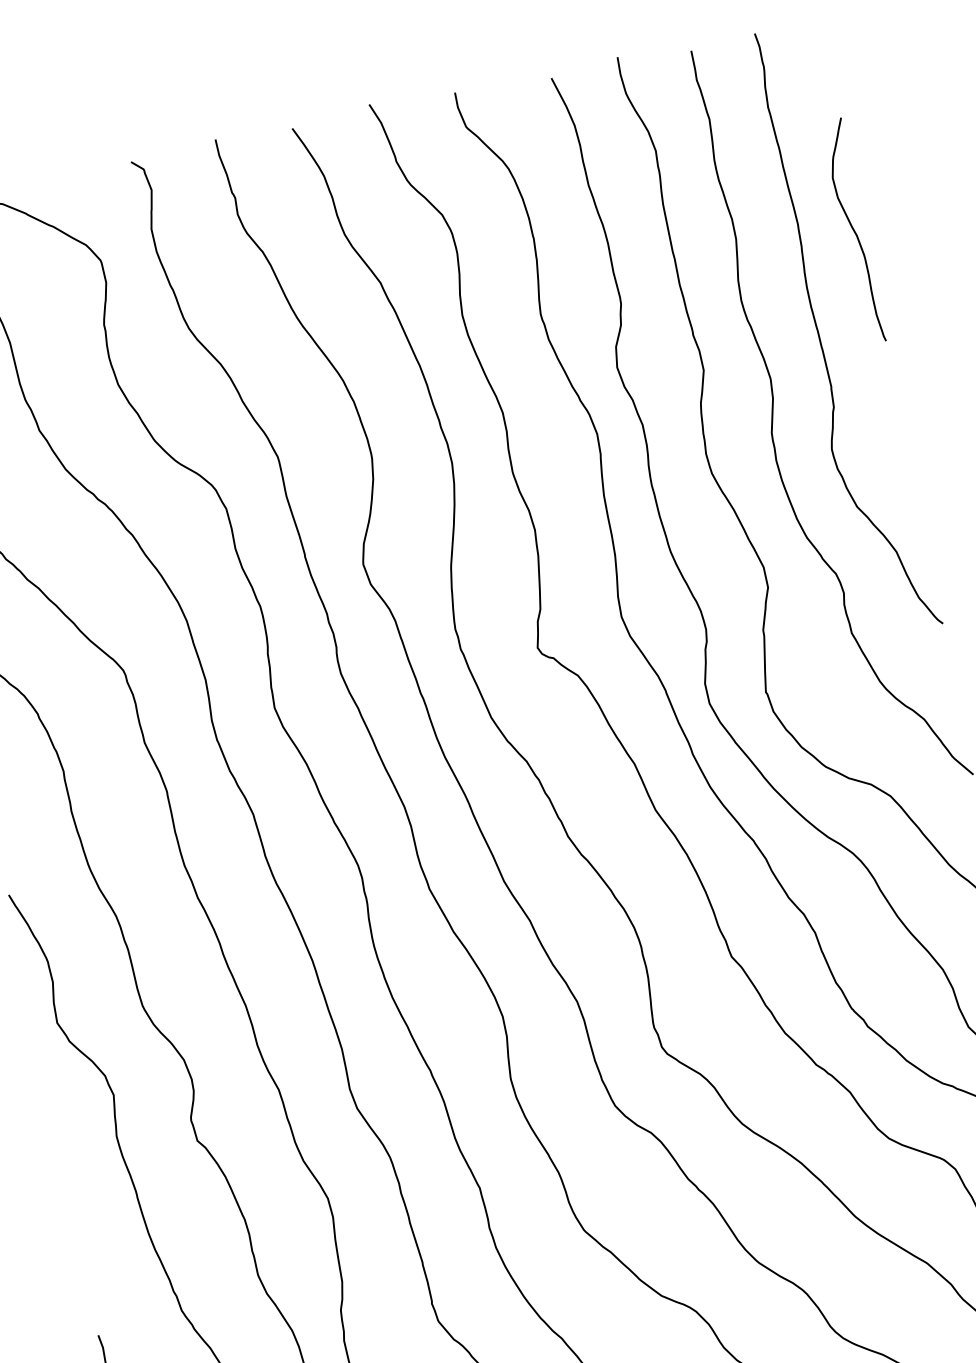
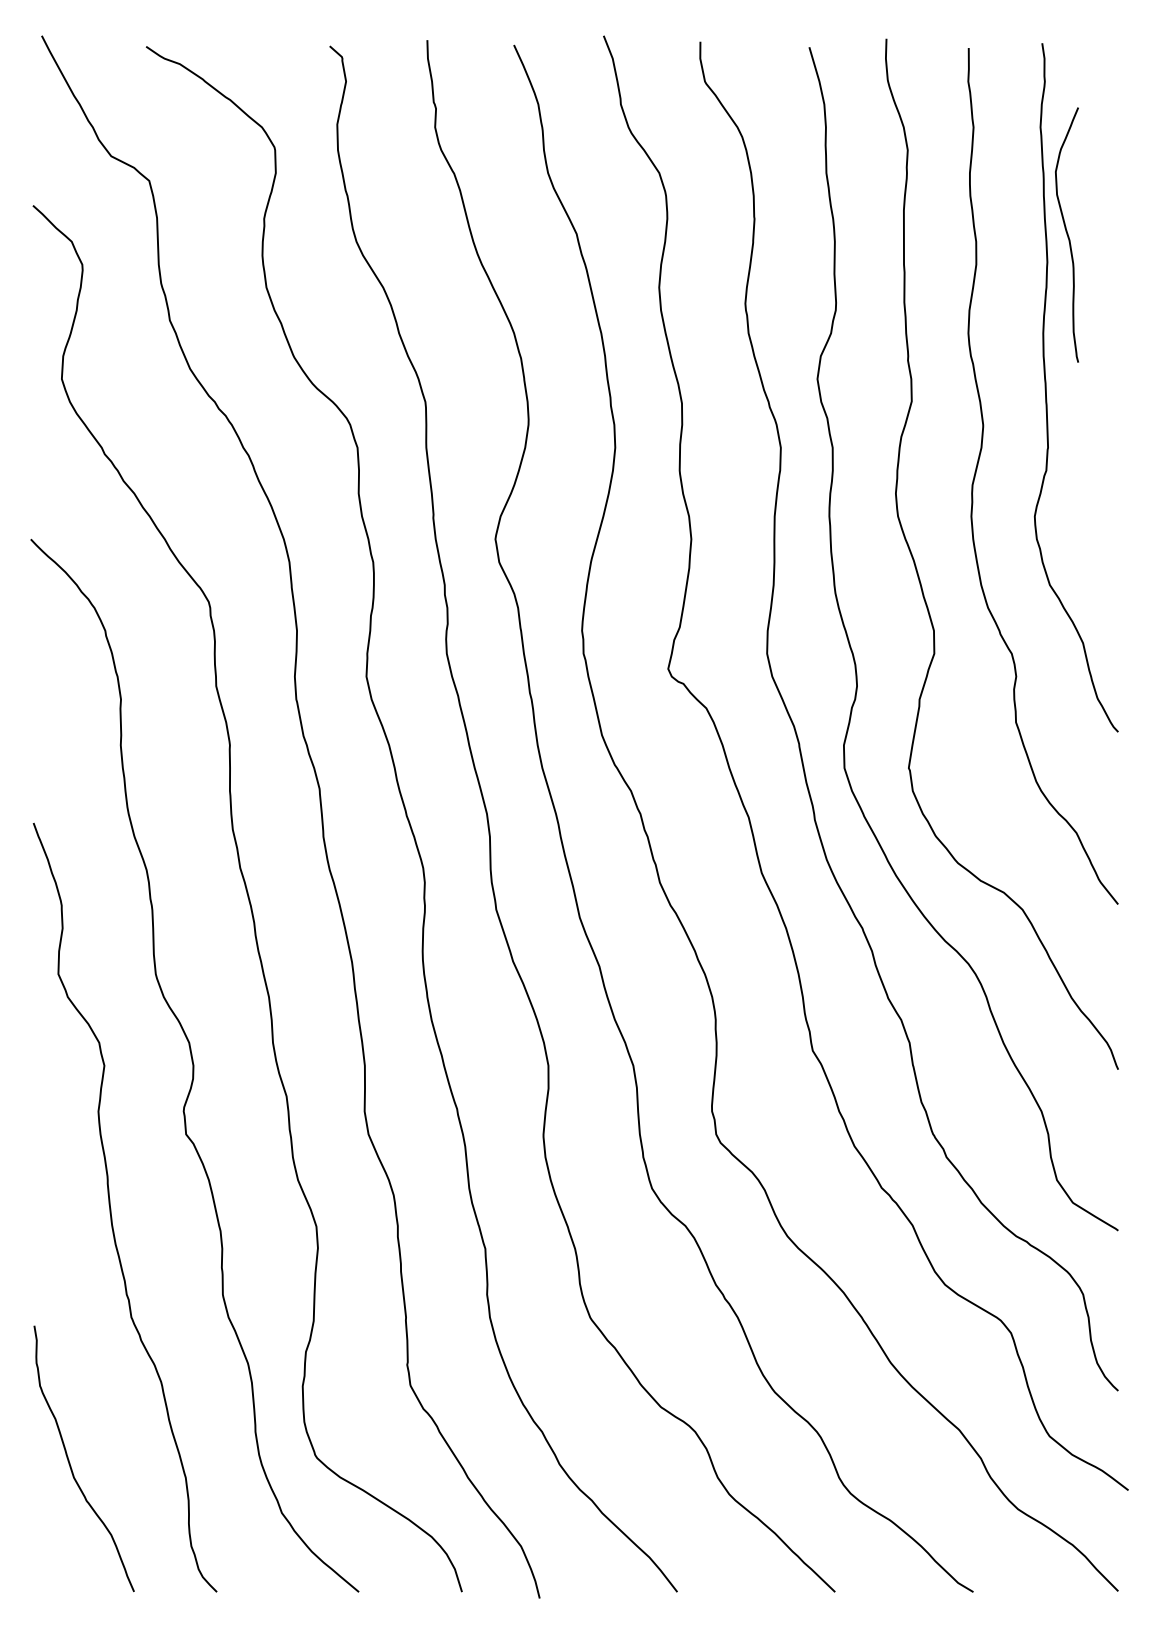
curve: (853, 230) -> (1066, 234), moved

